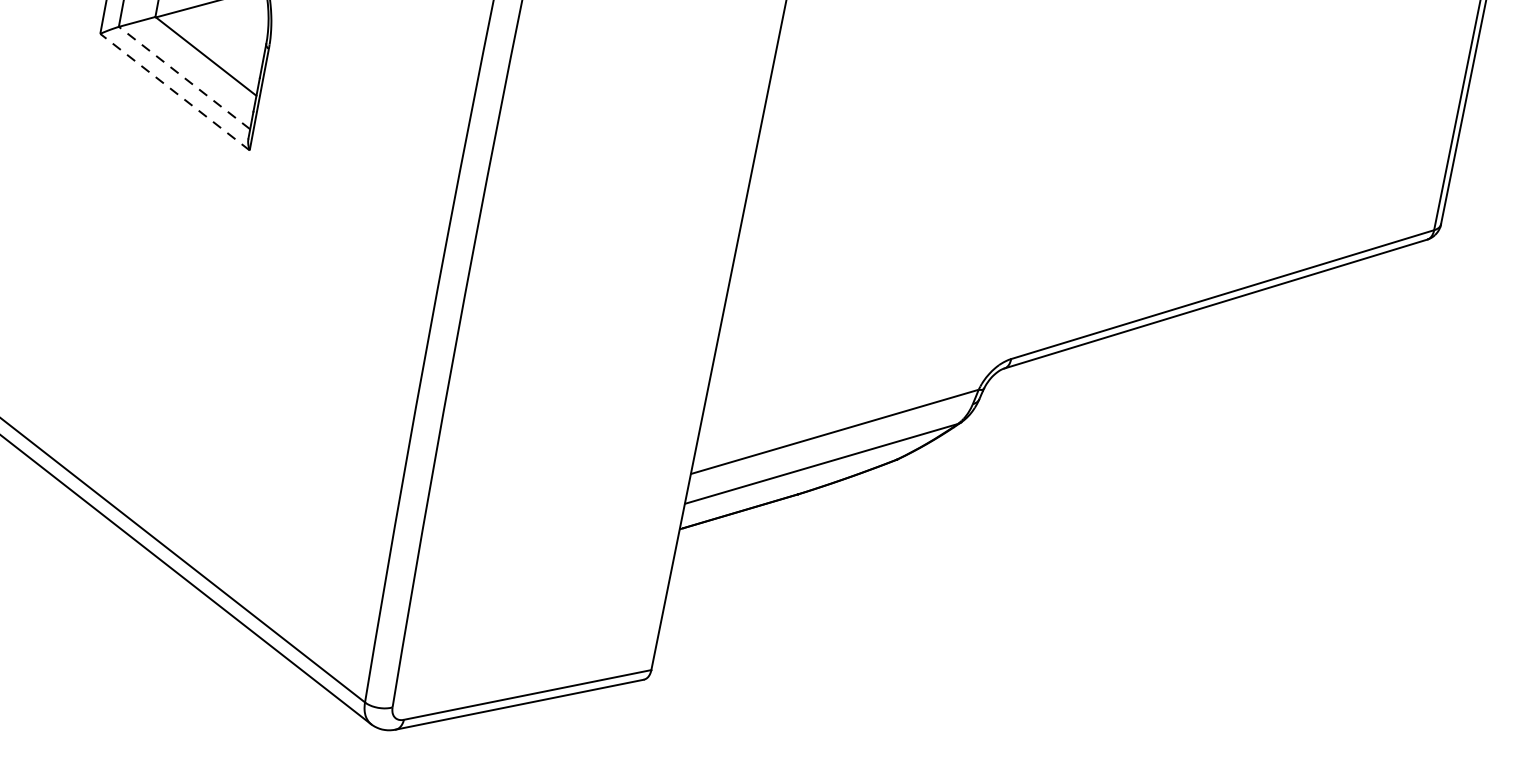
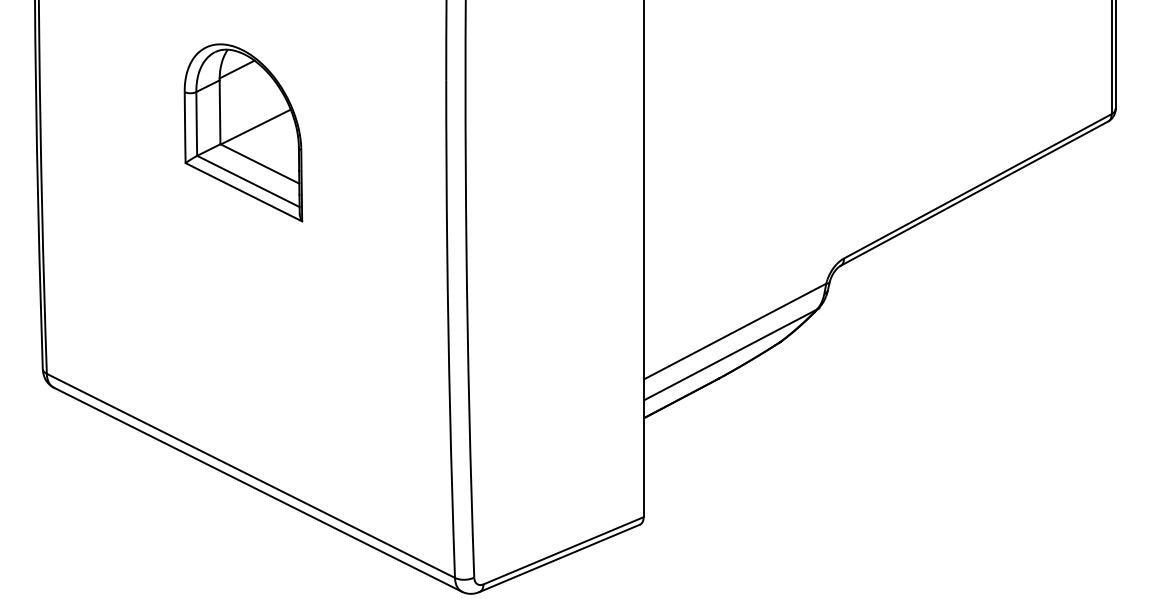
line: (183, 77) -> (247, 181), dashed -> solid
line: (174, 92) -> (243, 192), dashed -> solid

